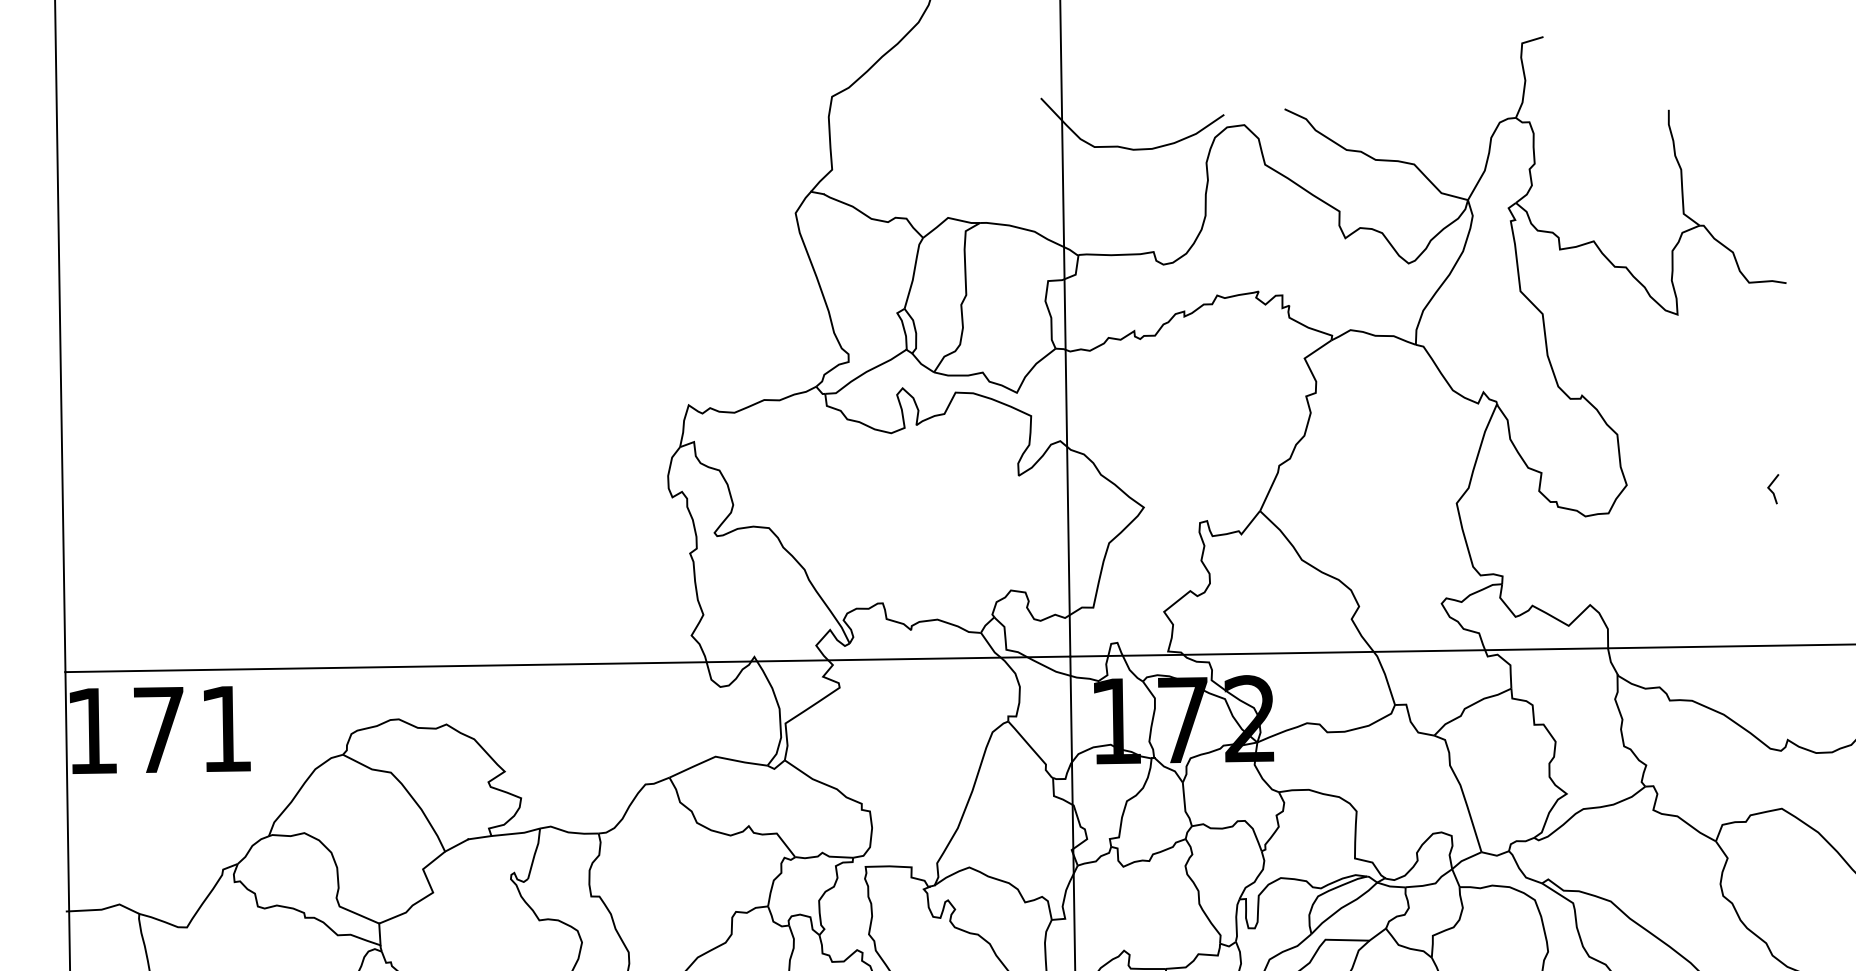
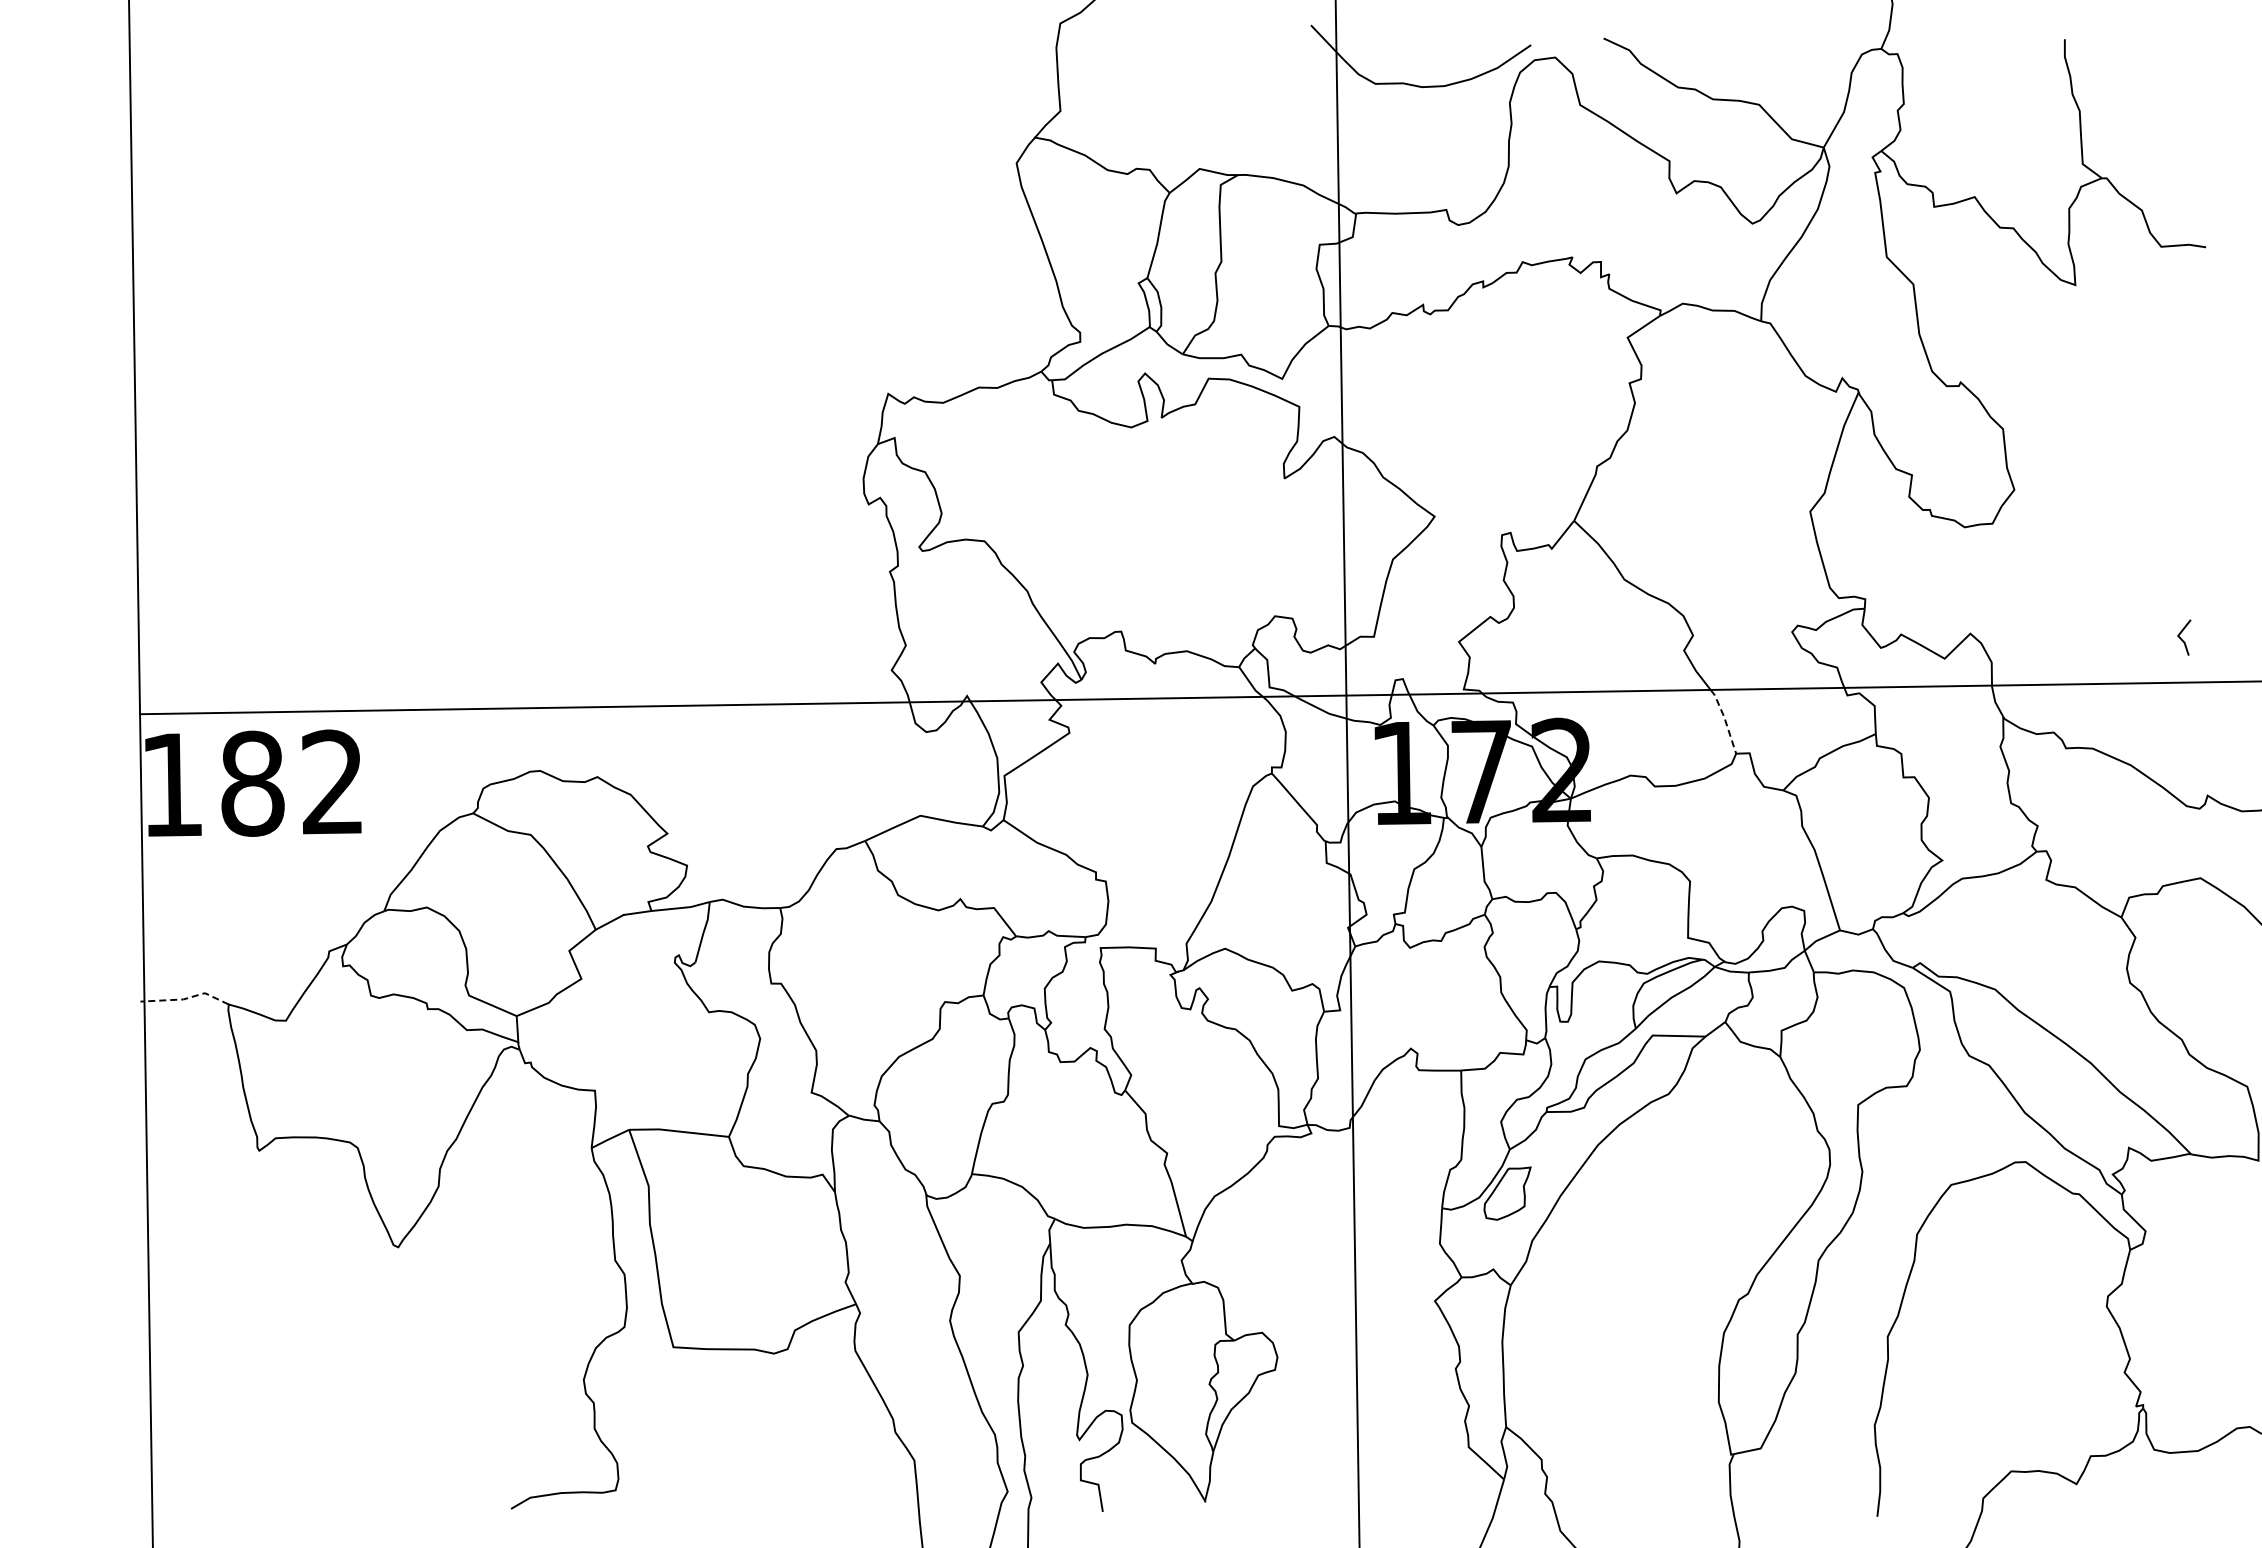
line: (1771, 490) -> (2182, 639), moved
line: (1386, 676) -> (1725, 719), solid -> dashed
text: (191, 728) -> (291, 782), 171 -> 182
line: (104, 908) -> (186, 998), solid -> dashed

